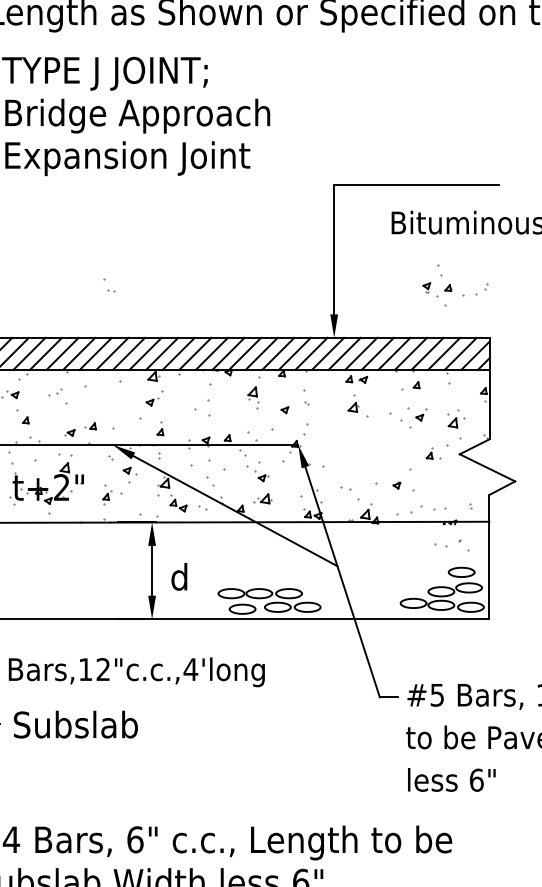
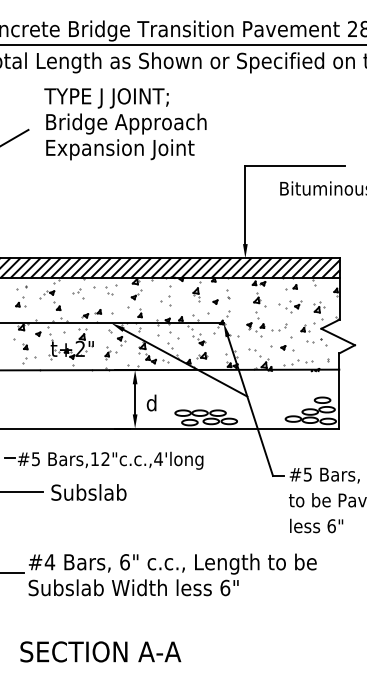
part: (109, 285) -> (109, 290), moved
part: (454, 285) -> (266, 324), moved
part: (451, 546) -> (316, 342), moved

